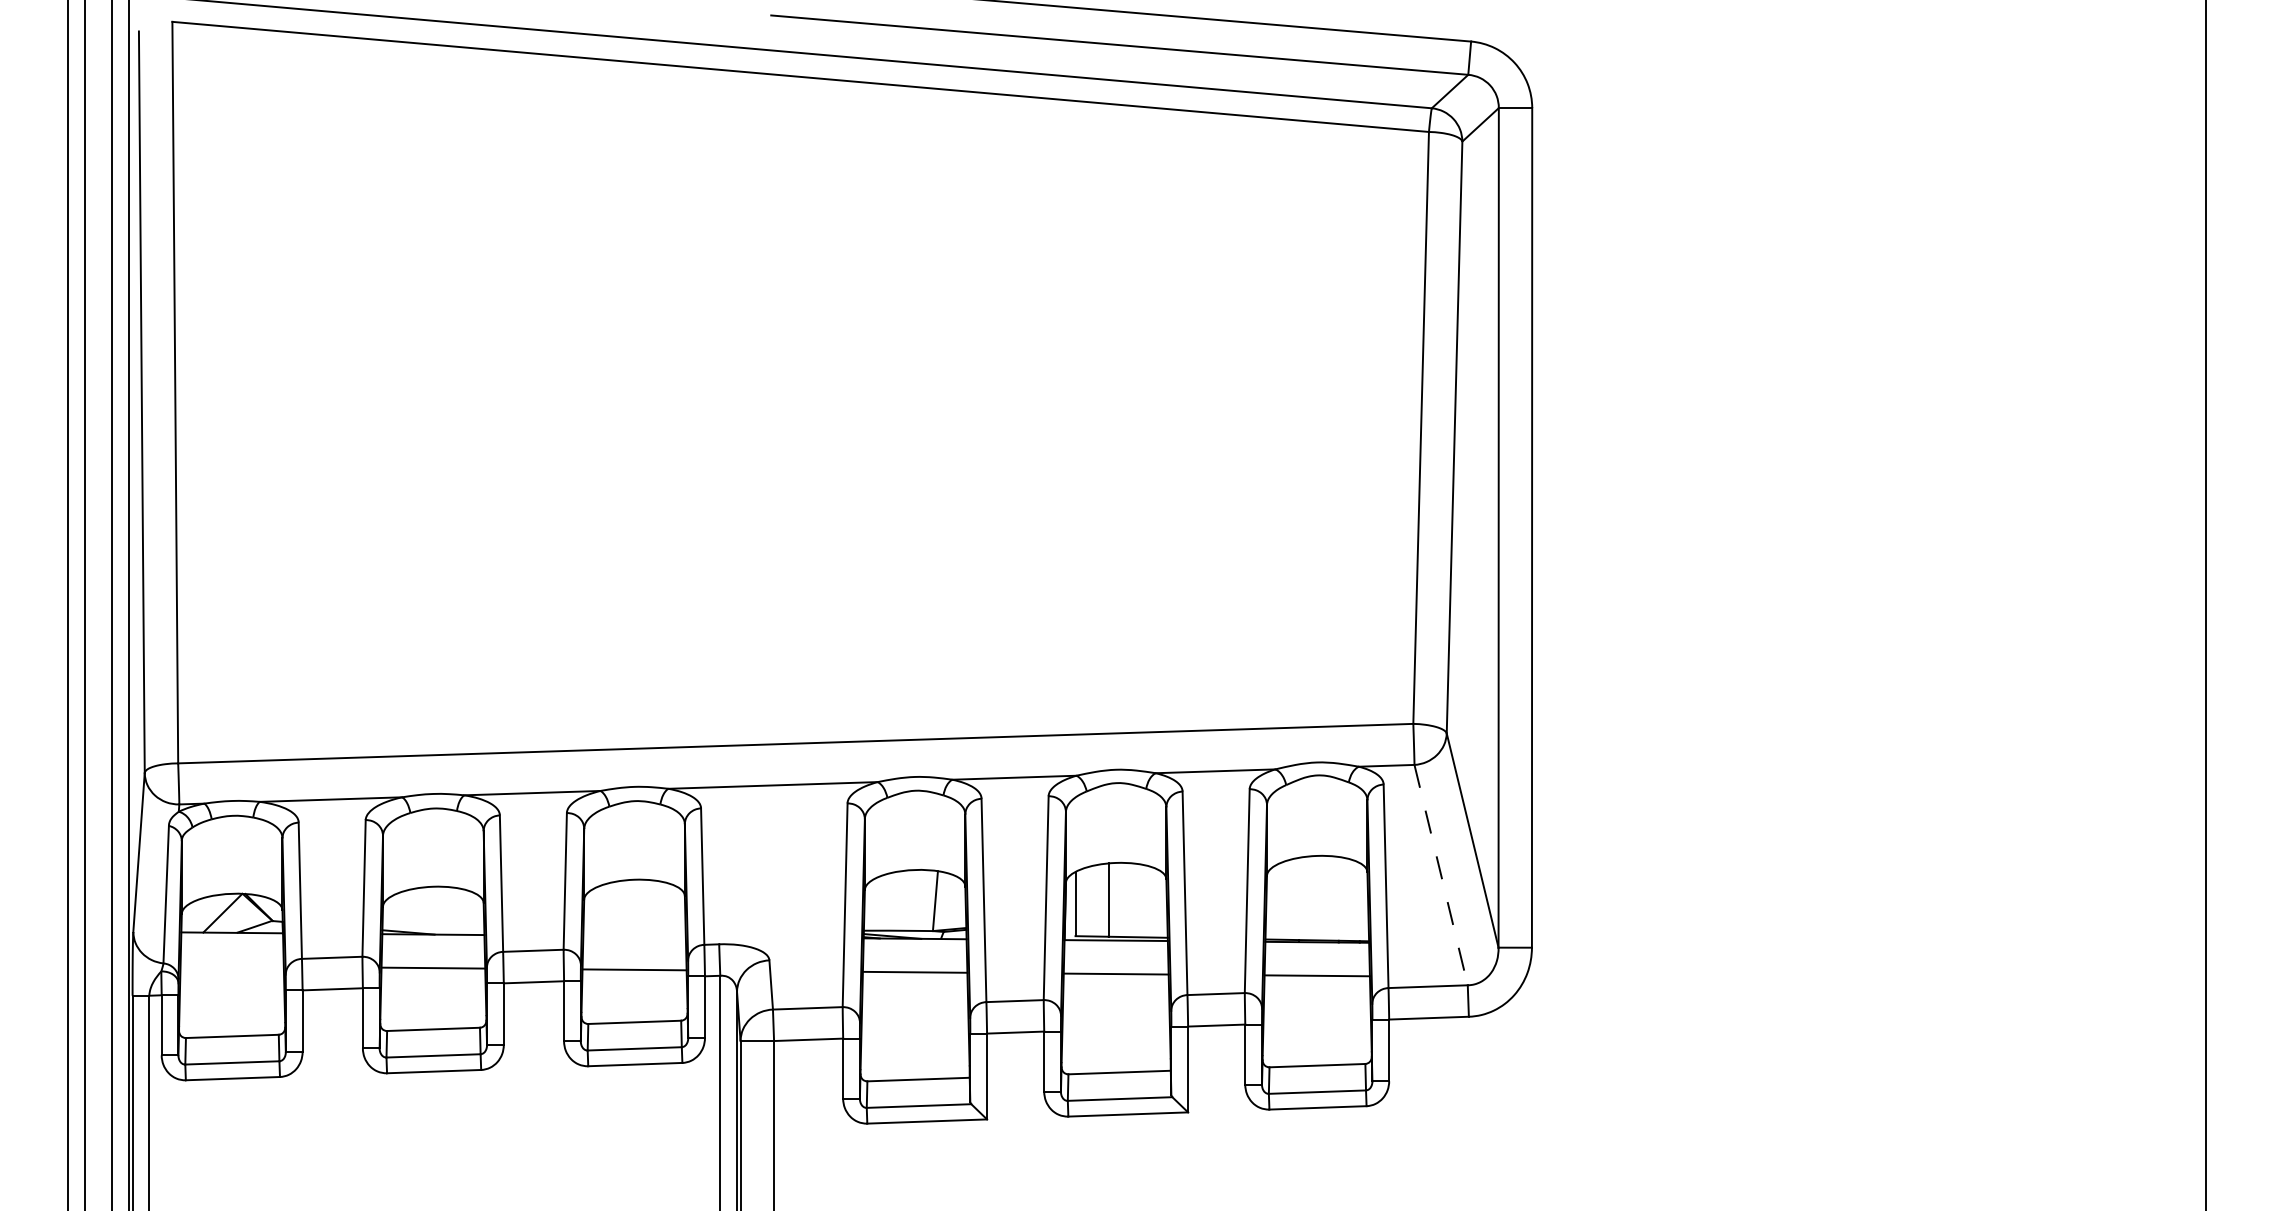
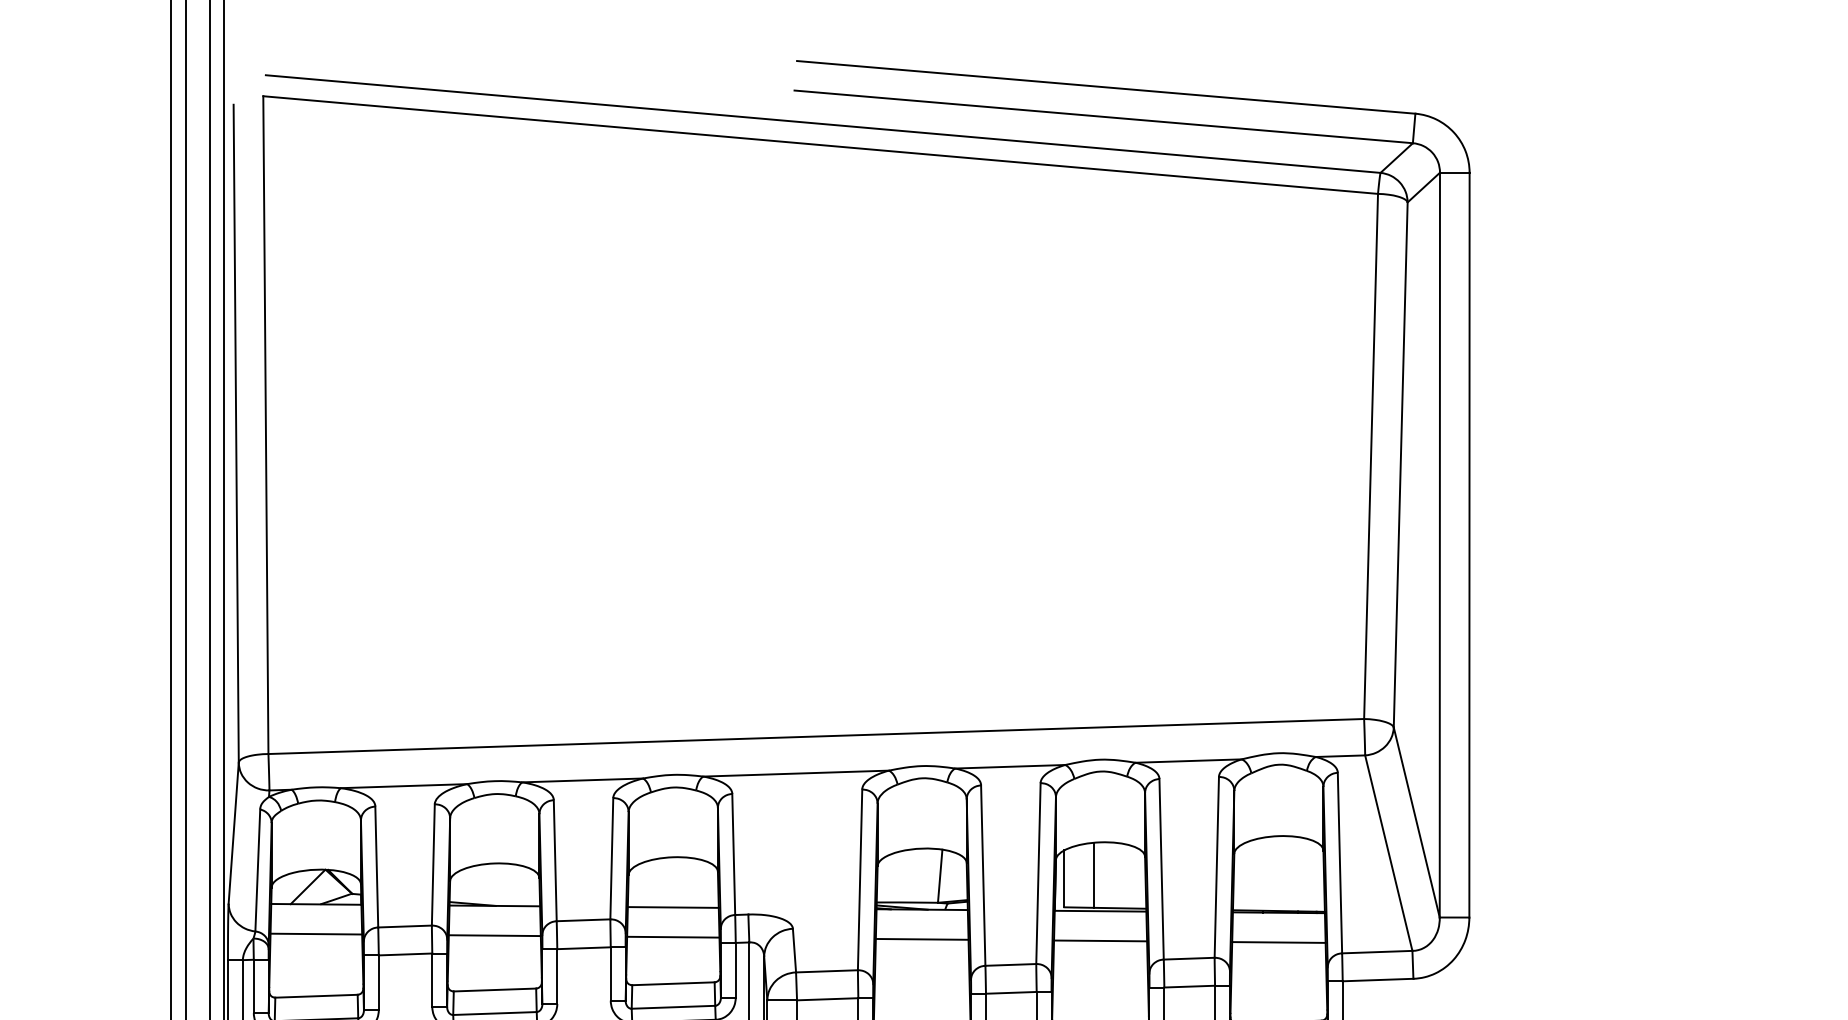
line: (1441, 875) -> (1389, 853), dashed -> solid
line: (634, 935) -> (673, 906), added
line: (231, 965) -> (315, 933), added

